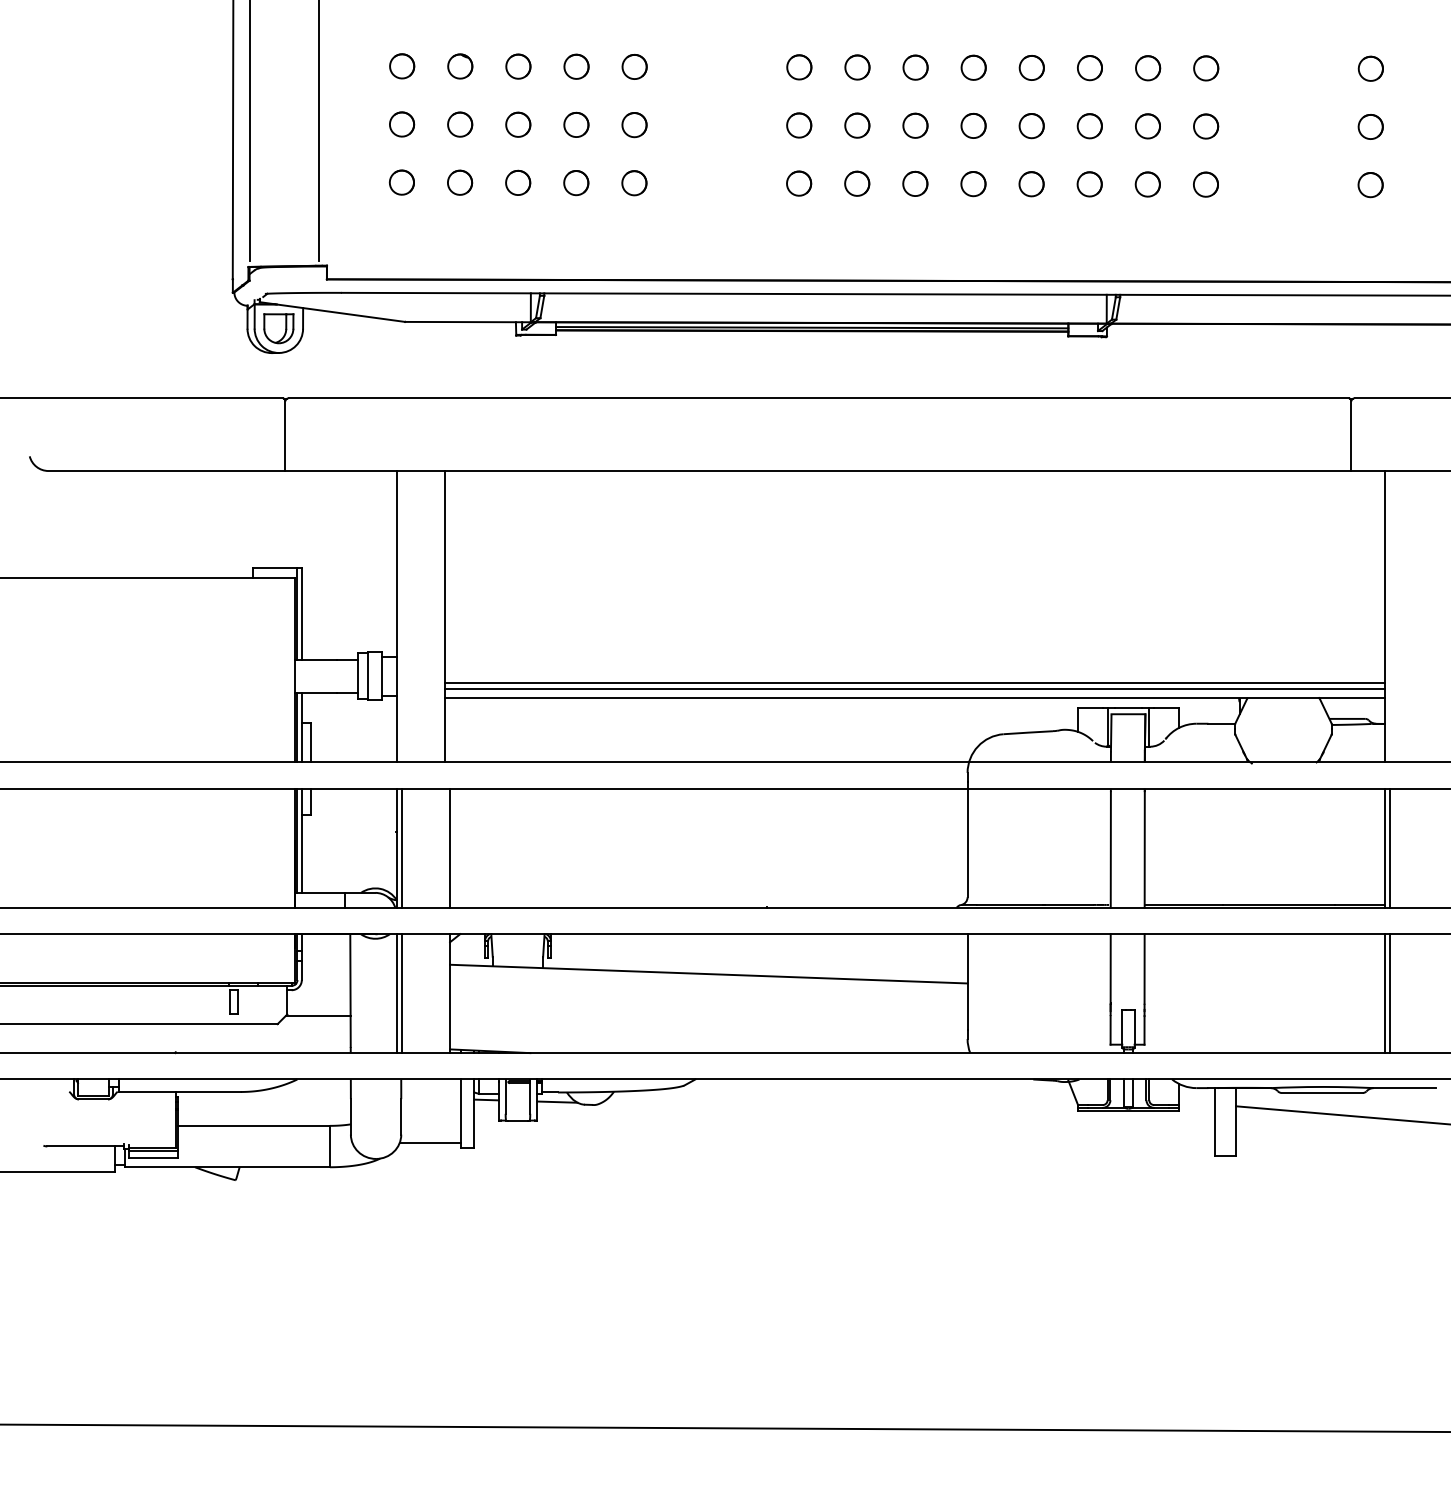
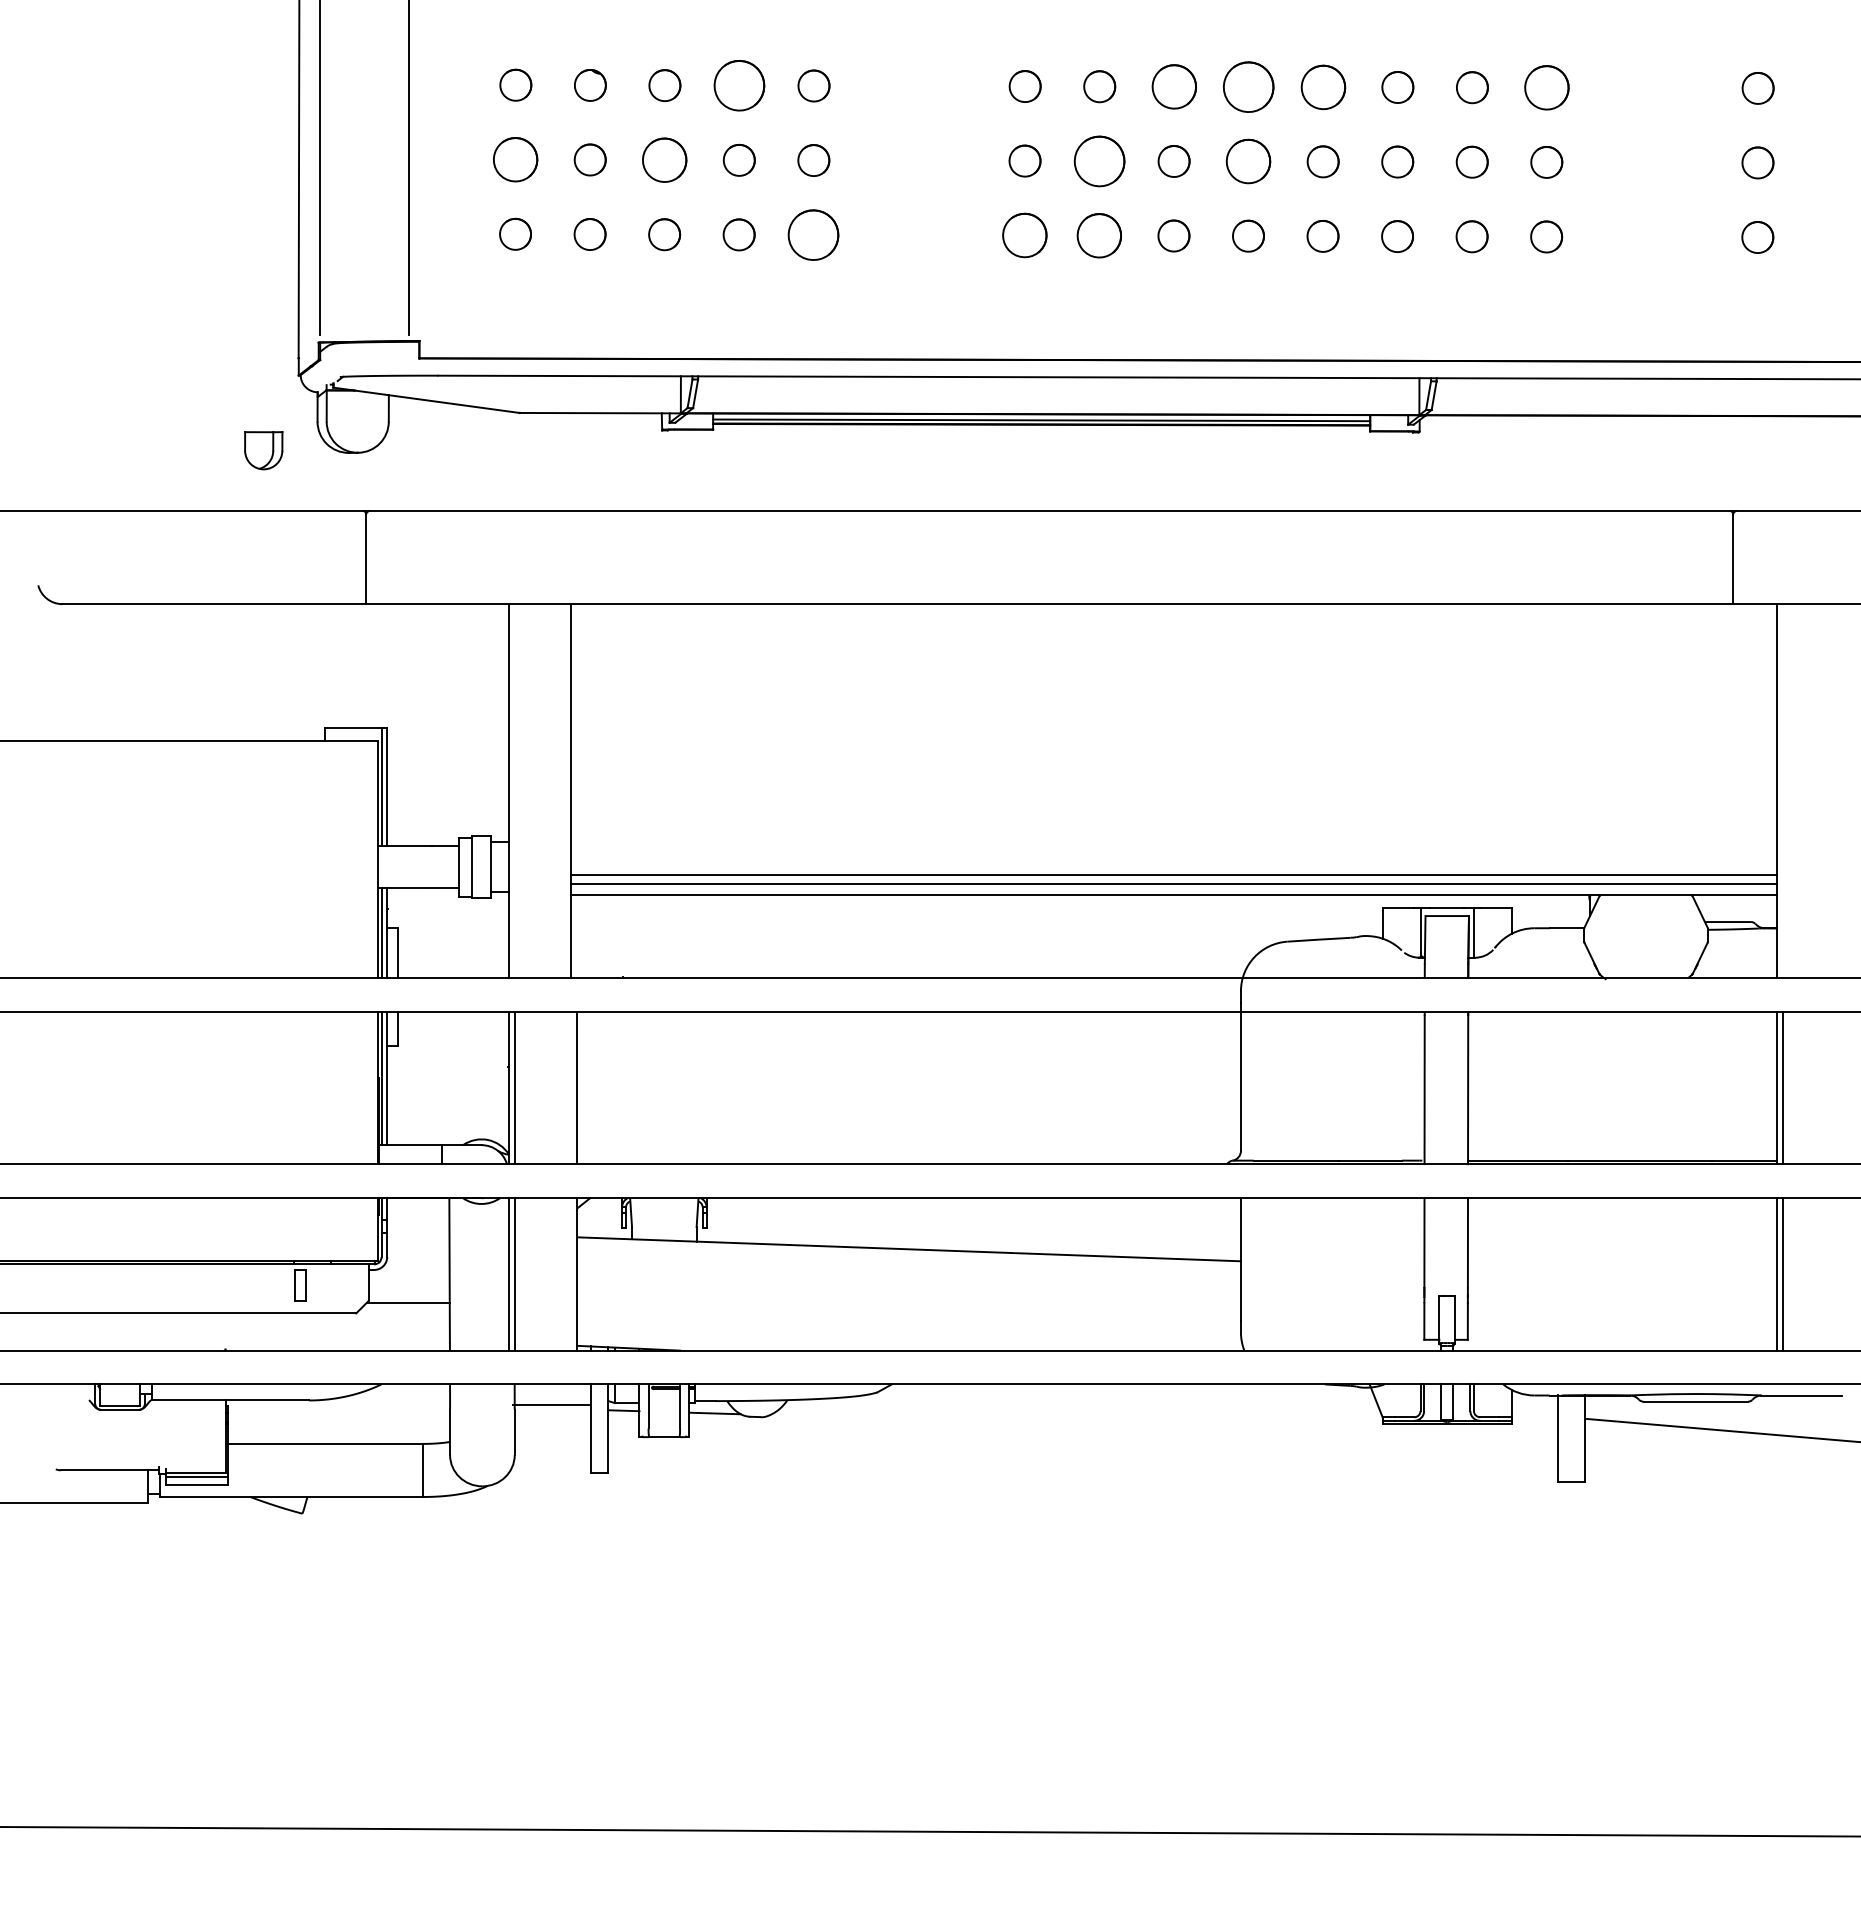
part: (576, 66) -> (739, 85), size x1.6
part: (914, 67) -> (1173, 86), size x1.4
part: (973, 67) -> (1248, 86), size x1.6
part: (1031, 67) -> (1322, 86), size x1.4
part: (1205, 68) -> (1546, 87), size x1.4
part: (401, 124) -> (515, 159), size x1.4
part: (518, 124) -> (664, 159), size x1.4
part: (857, 125) -> (1099, 160), size x1.6
part: (973, 125) -> (1248, 161), size x1.4
part: (634, 182) -> (813, 234), size x1.6
part: (798, 183) -> (1024, 235), size x1.4
part: (857, 183) -> (1099, 235), size x1.4
part: (278, 328) -> (263, 450), moved
line: (429, 1143) -> (551, 1405), moved

